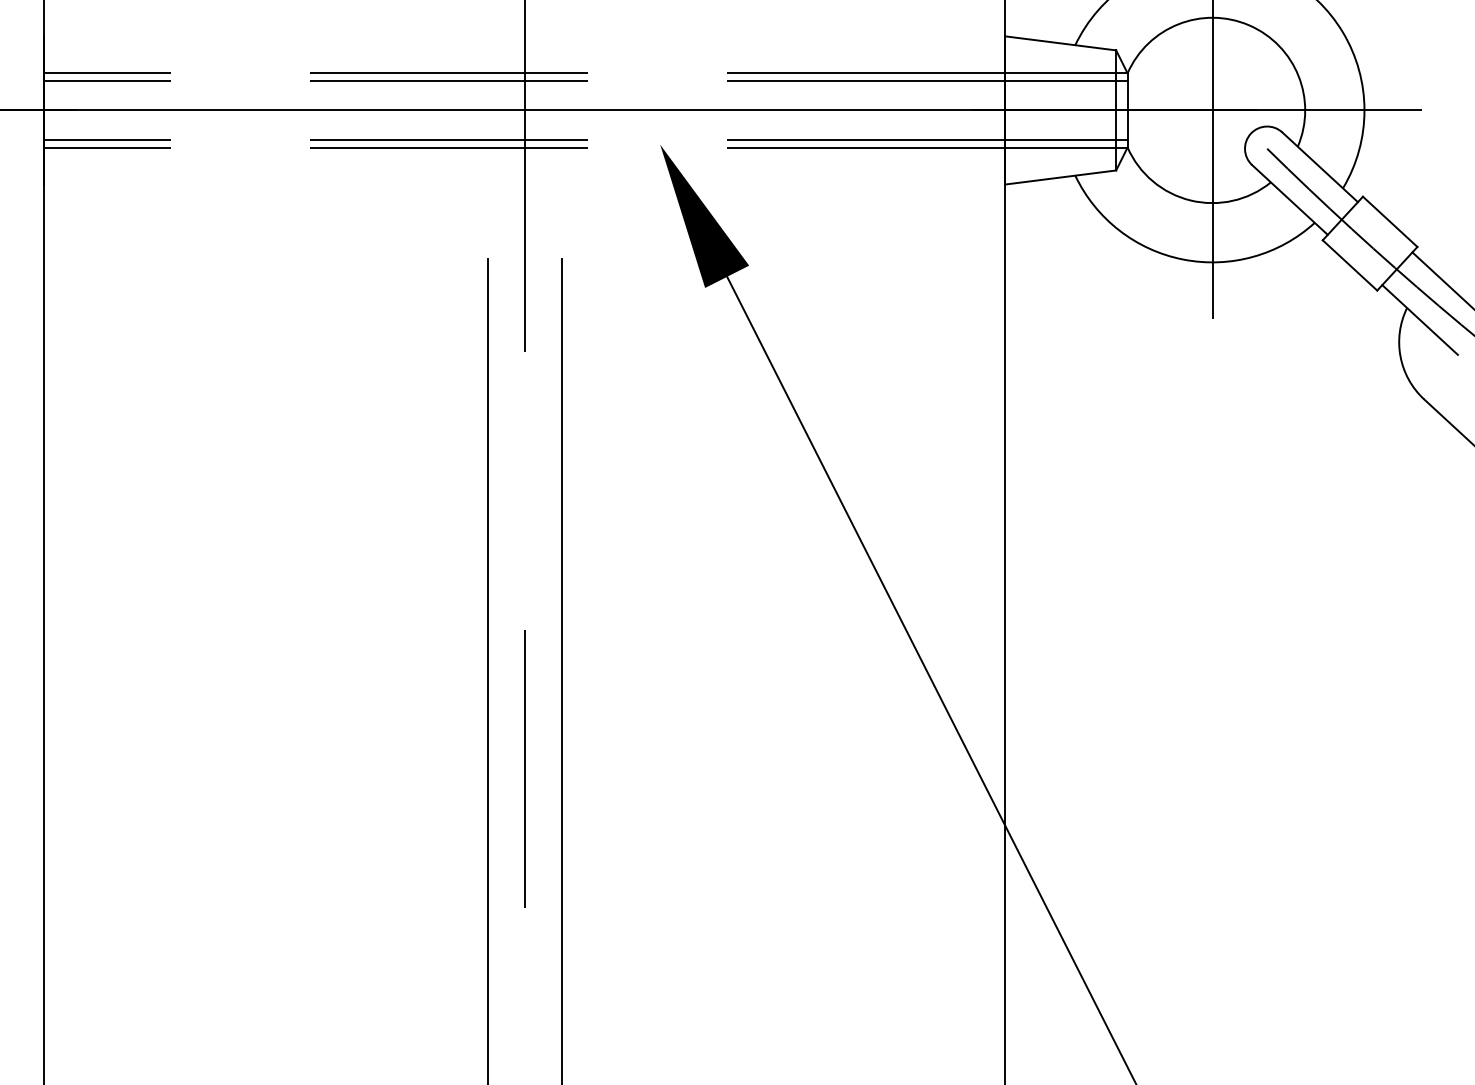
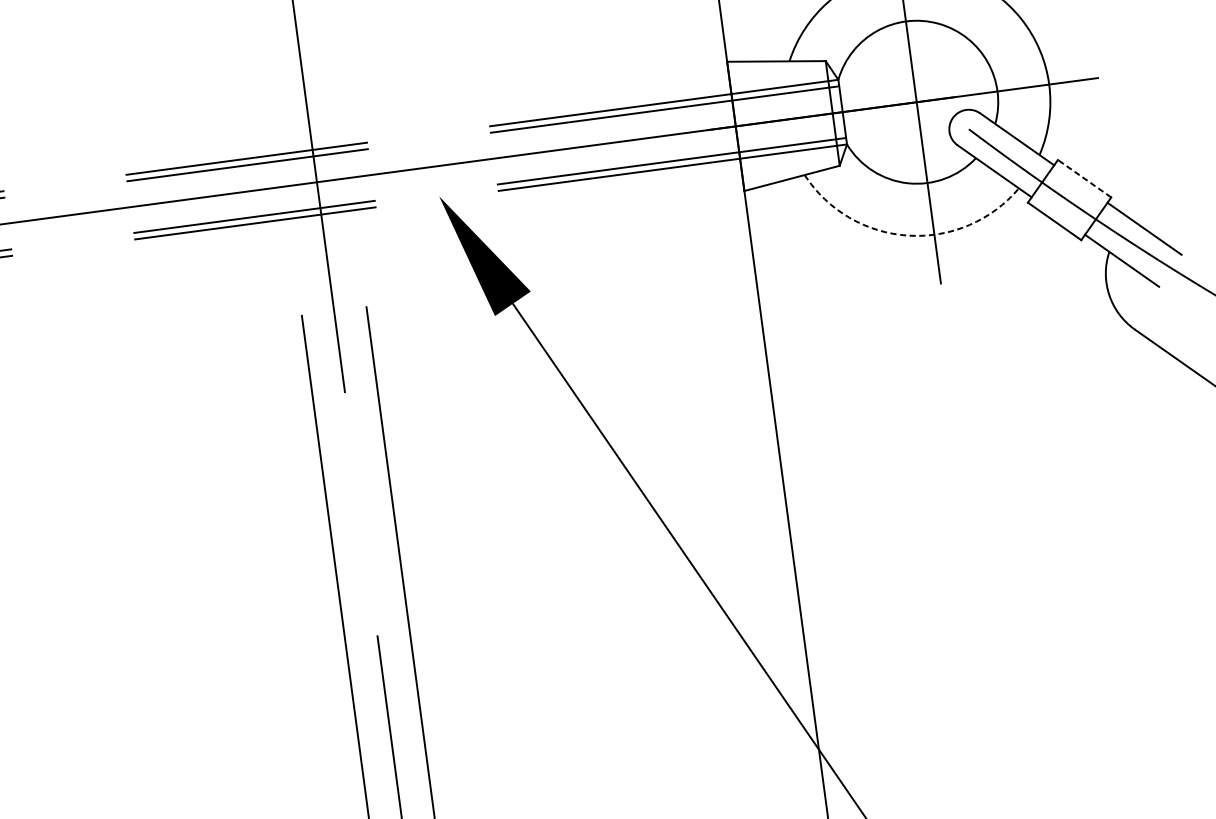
line: (1389, 221) -> (1083, 178), solid -> dashed
arc: (1183, 259) -> (908, 235), solid -> dashed

